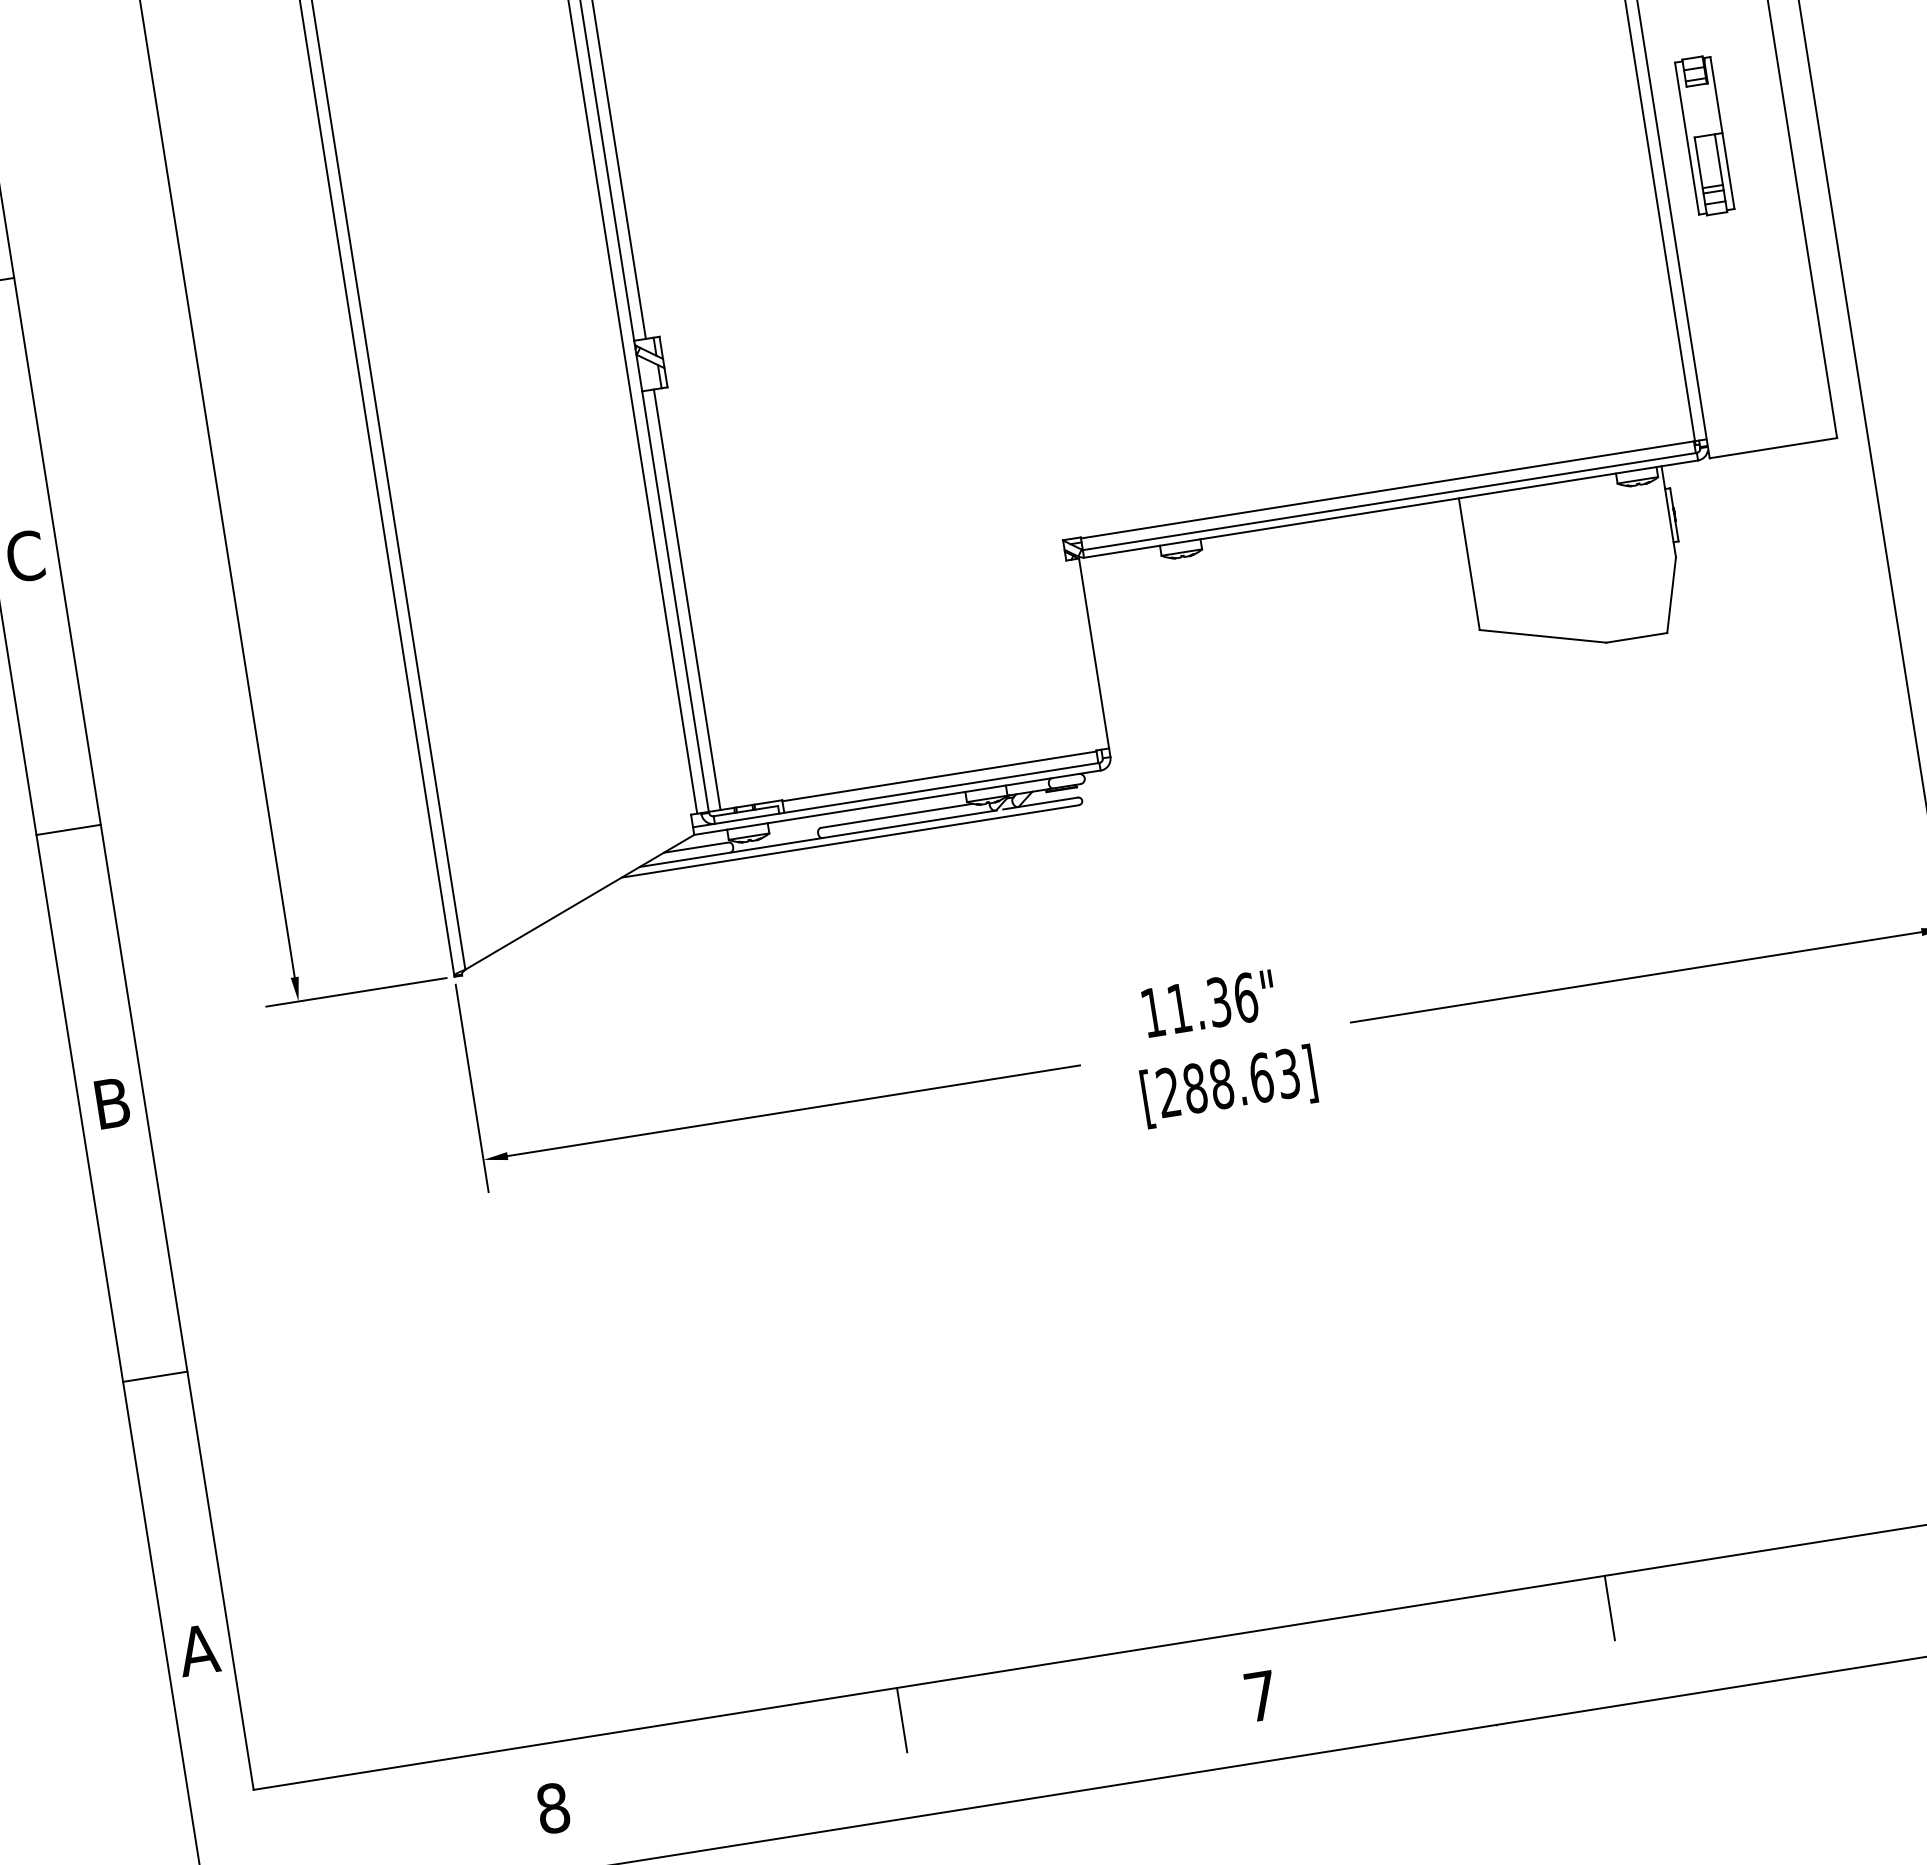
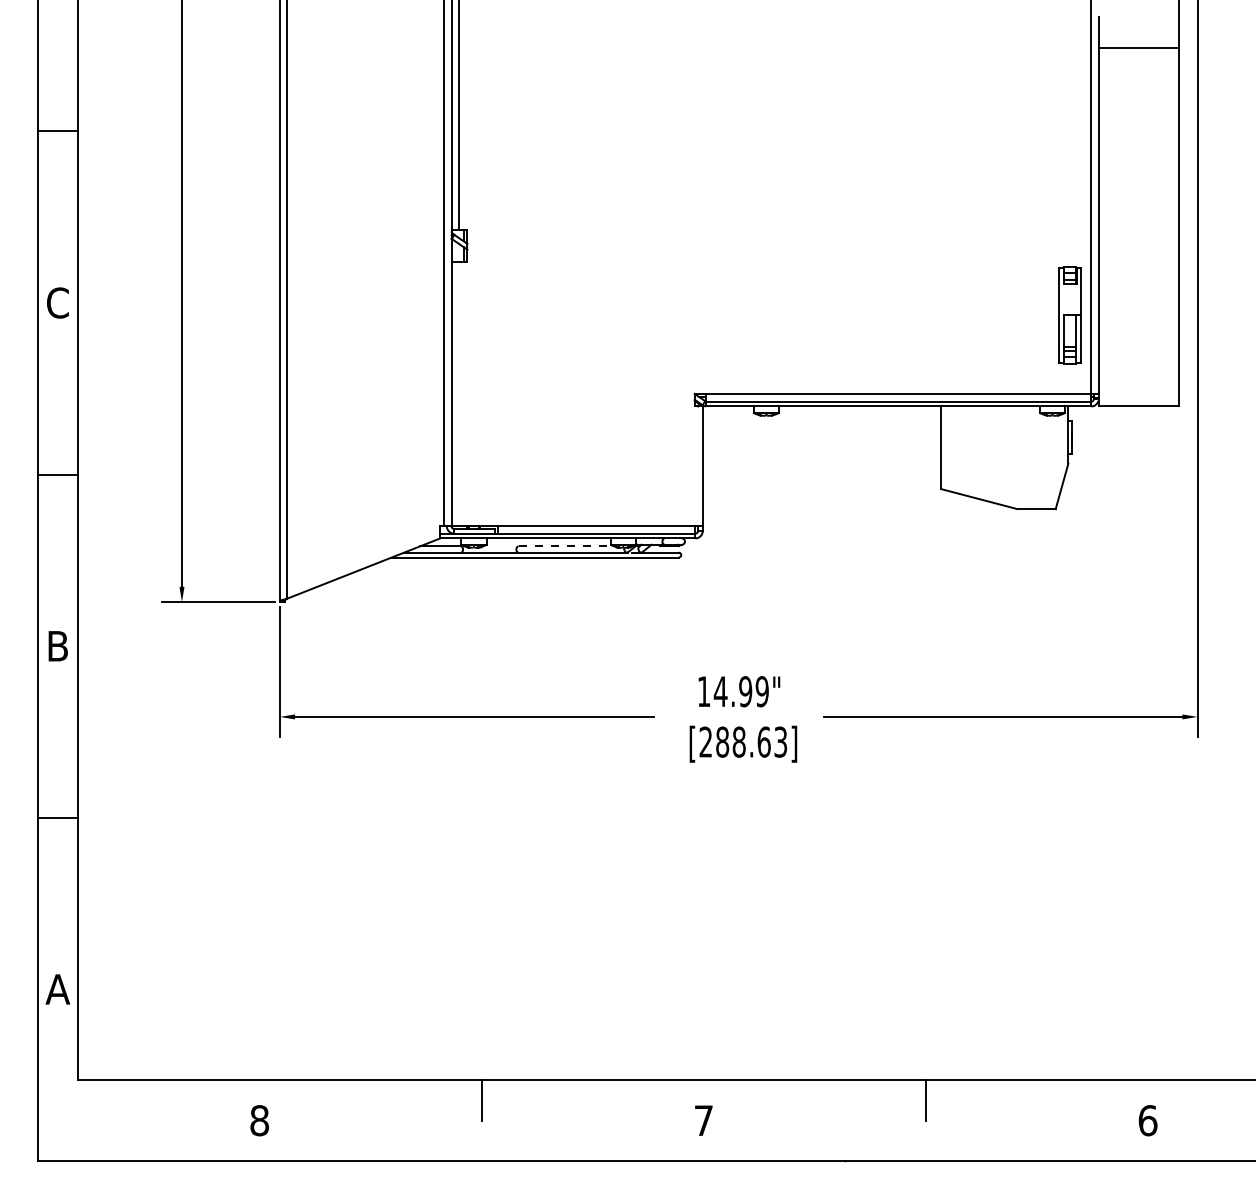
part: (1704, 136) -> (1069, 315), moved
line: (686, 599) -> (458, 393), removed
line: (897, 816) -> (566, 546), solid -> dashed
text: (1211, 1003) -> (740, 691), 11.36" -> 14.99"

